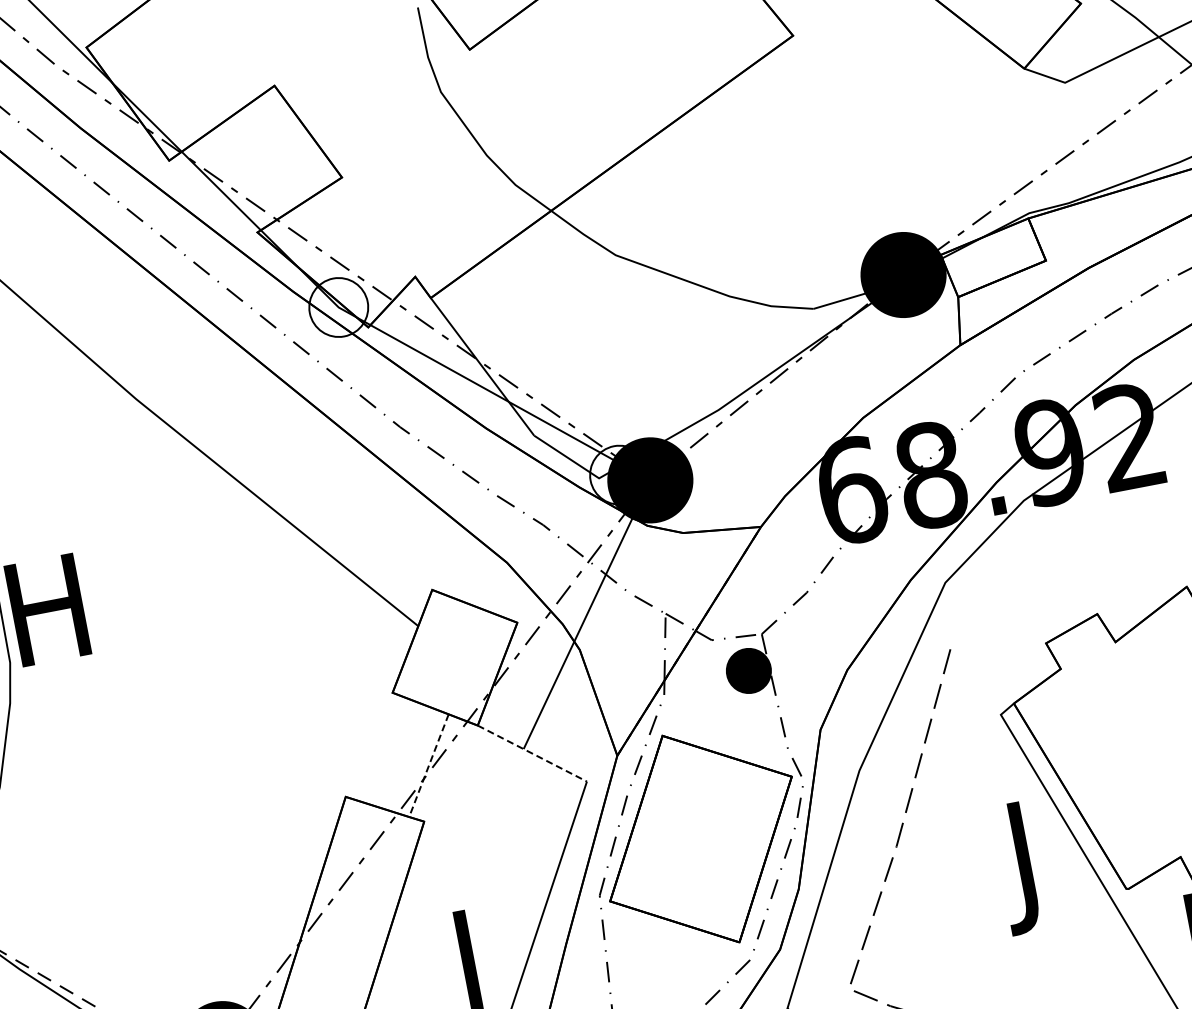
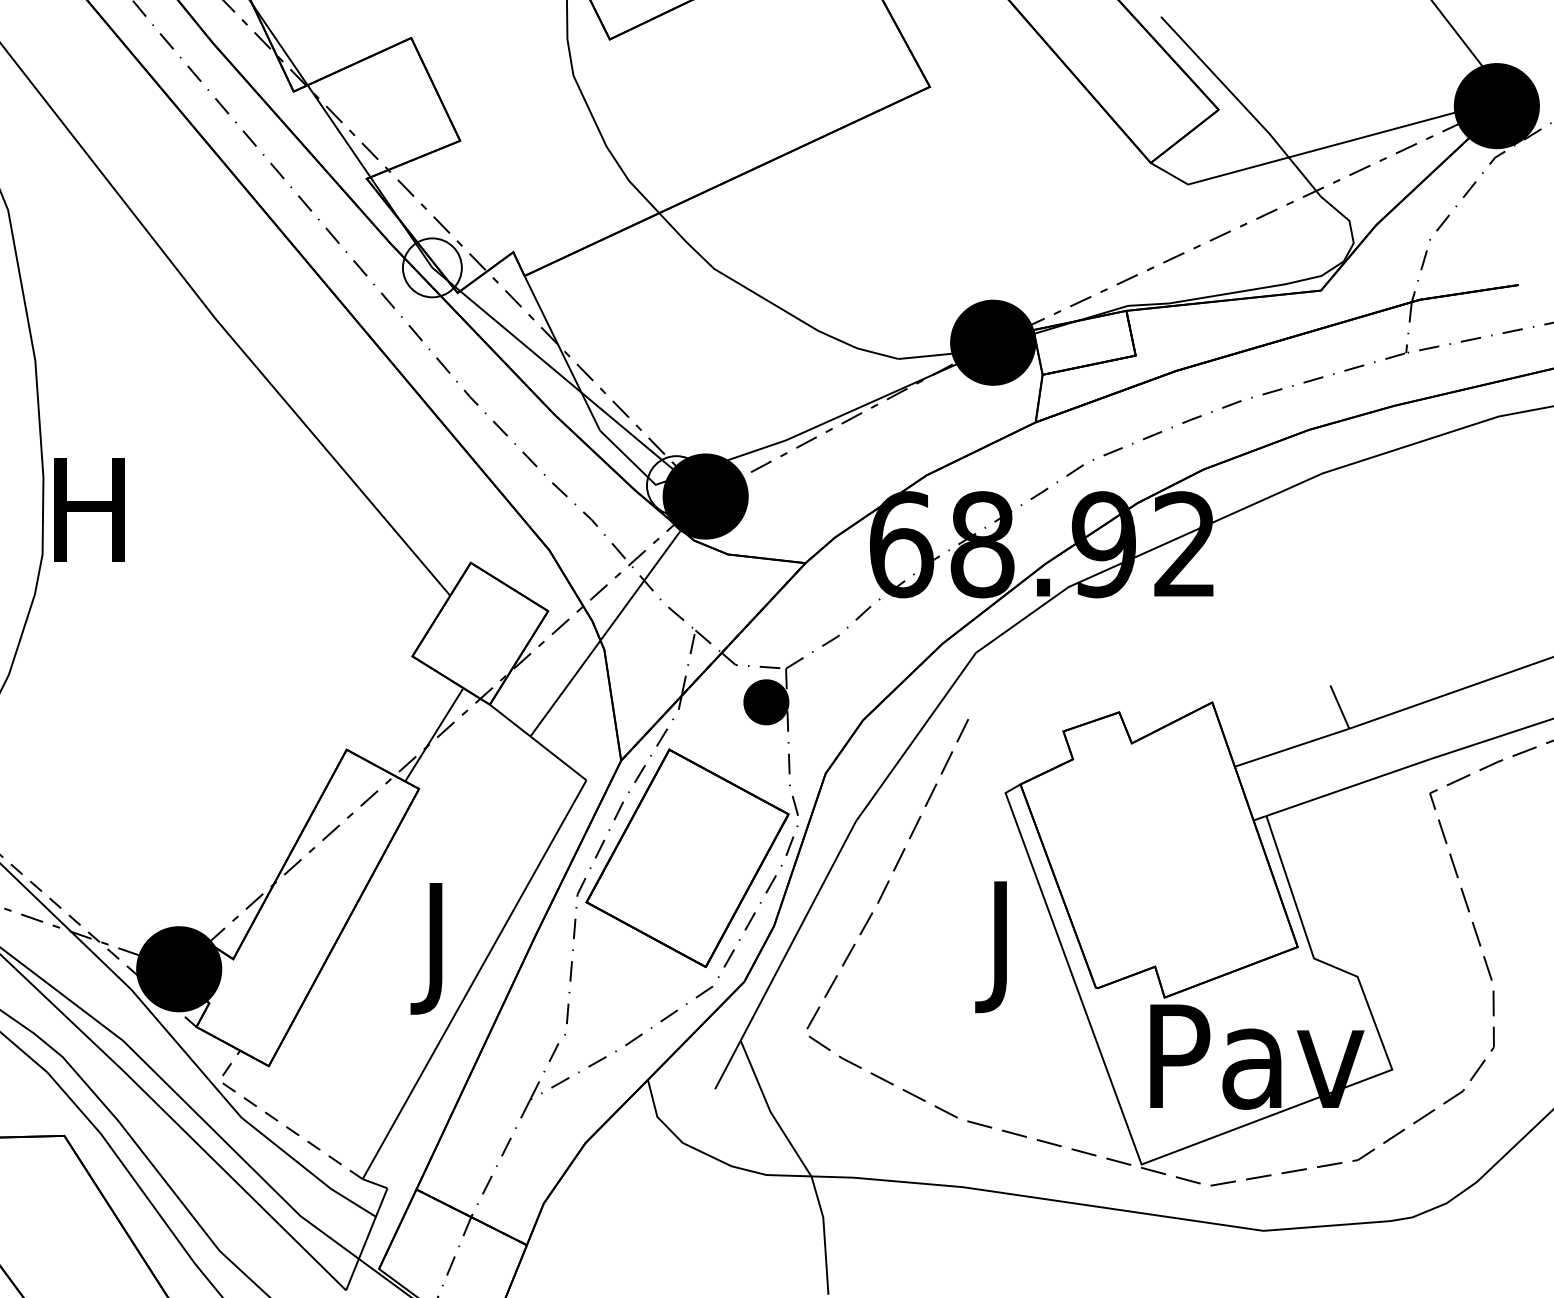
line: (532, 753) -> (538, 742), dashed -> solid
line: (429, 766) -> (434, 735), dashed -> solid

